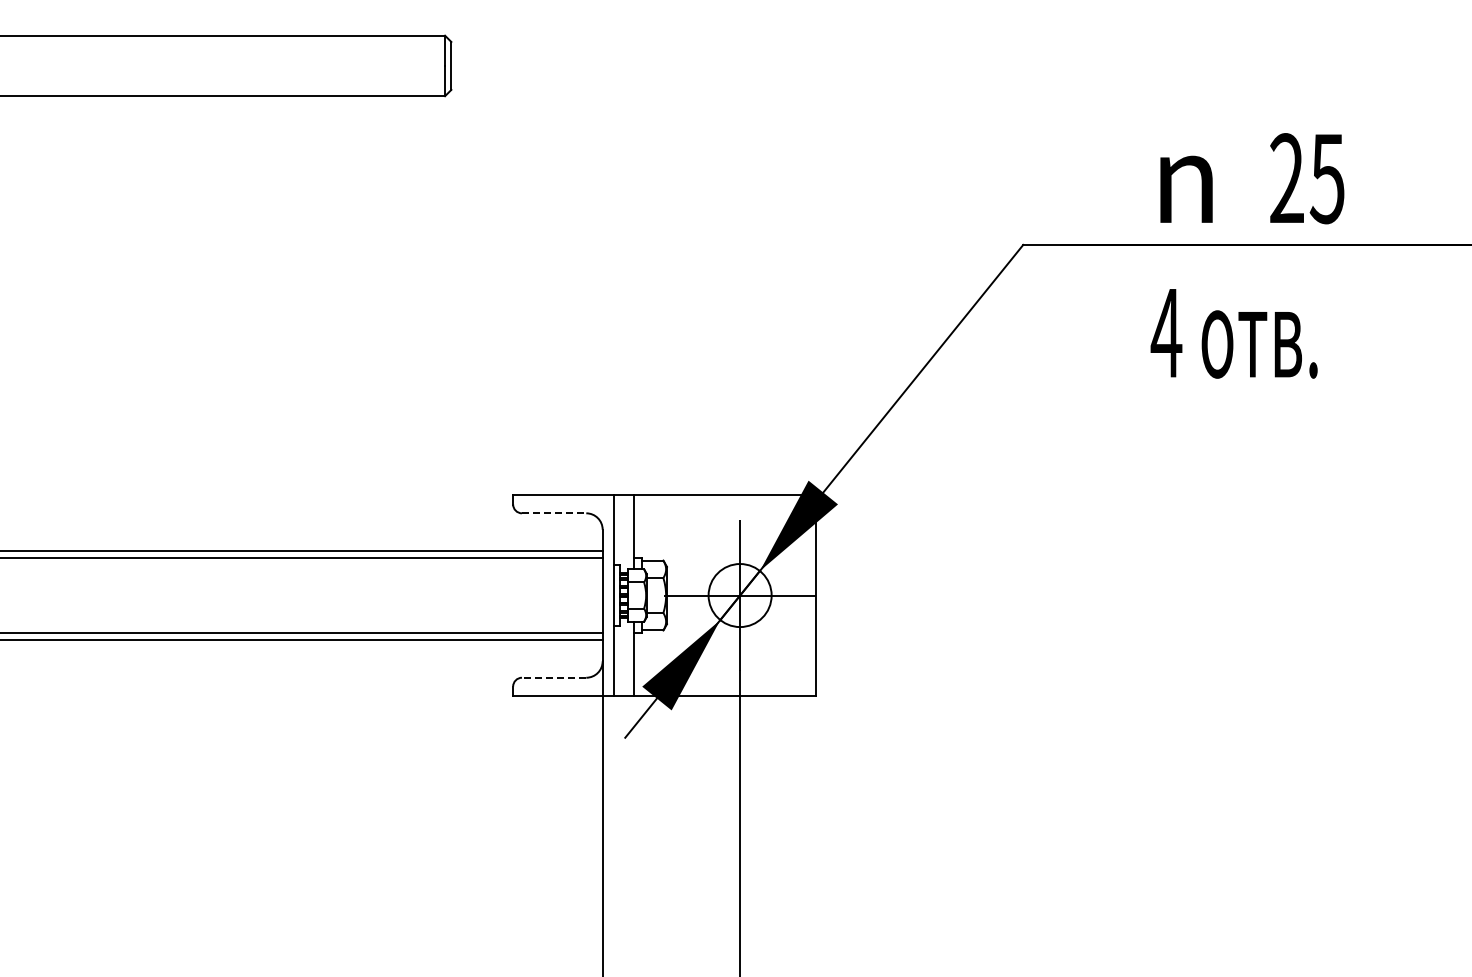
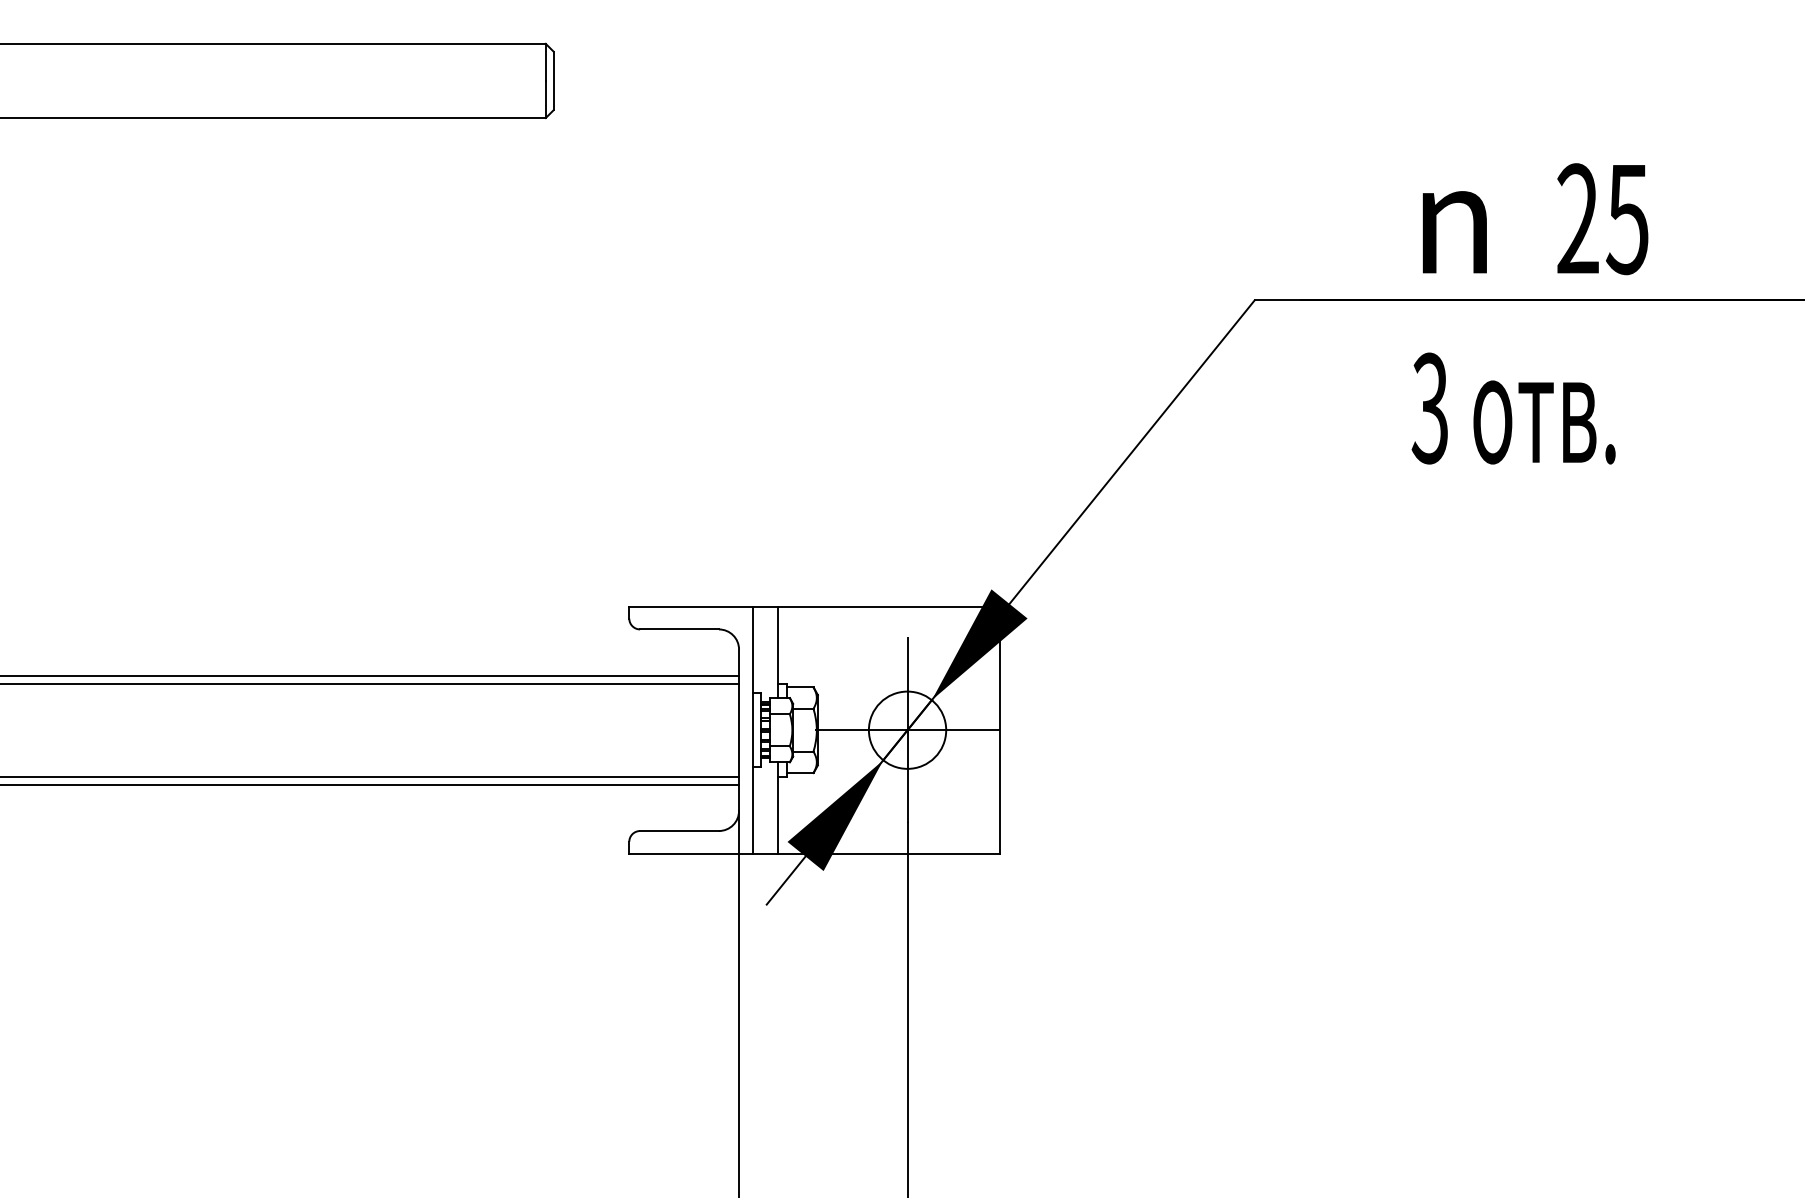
text: (1166, 332) -> (1430, 407), 4 -> 3
line: (554, 513) -> (679, 629), dashed -> solid
line: (553, 677) -> (678, 830), dashed -> solid

